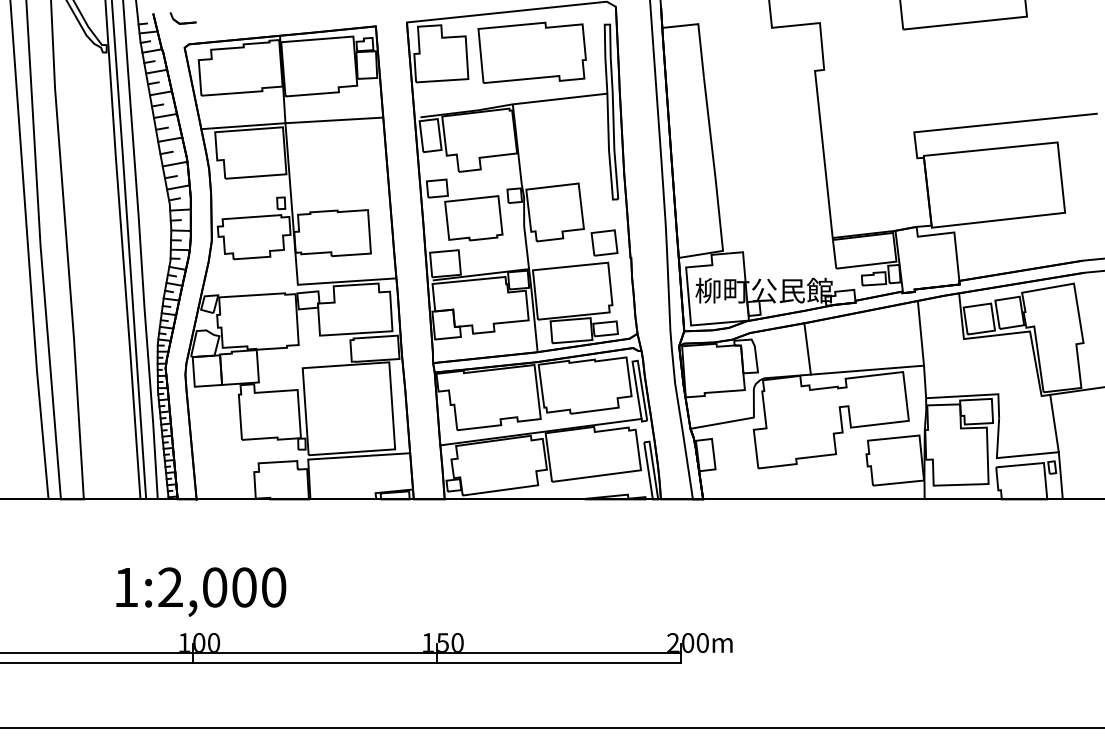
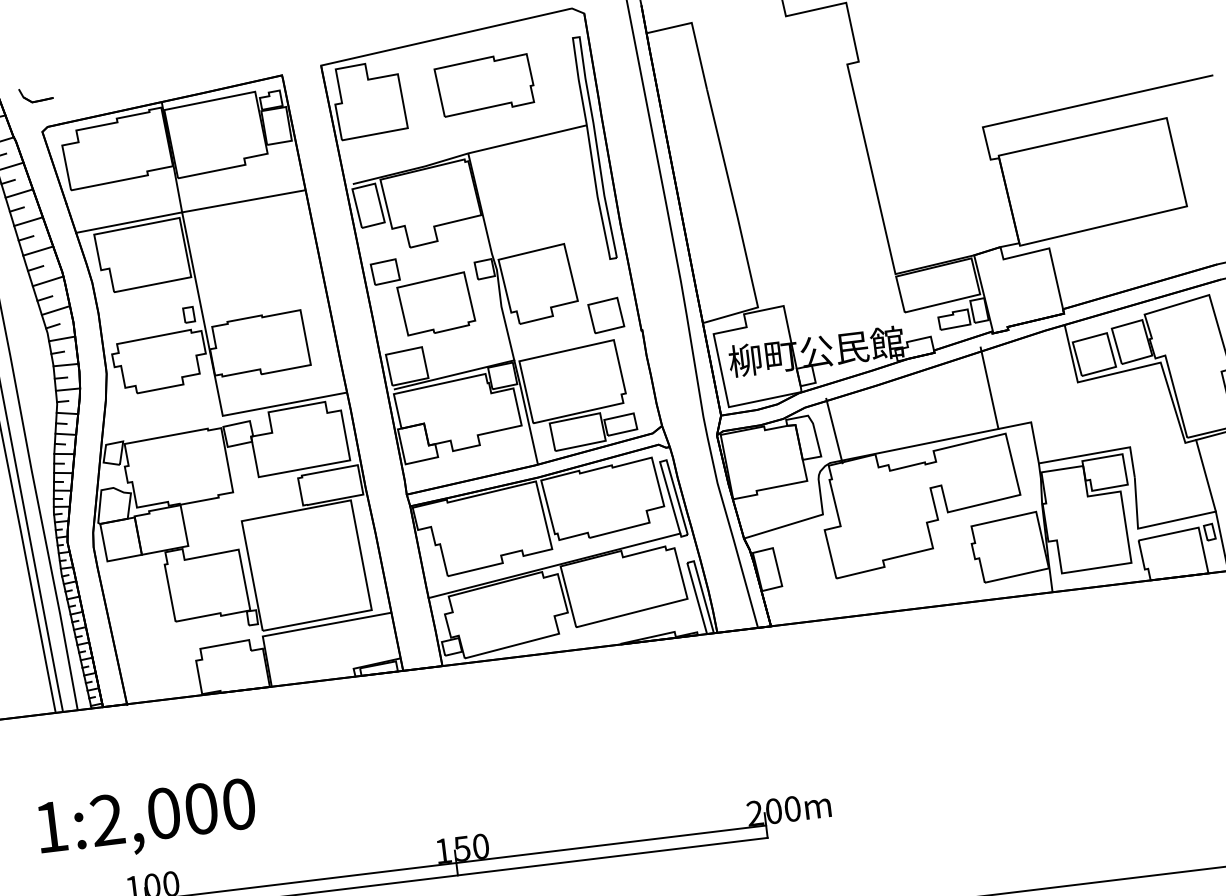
part: (531, 52) -> (484, 84), size x0.7
line: (920, 332) -> (988, 387), moved
line: (807, 348) -> (834, 430), moved

